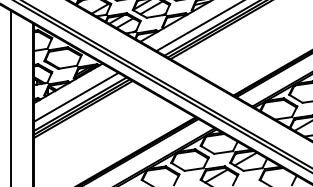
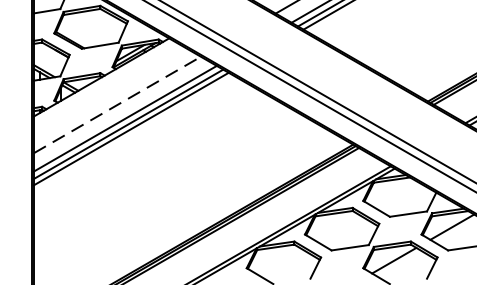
line: (76, 97) -> (117, 105), solid -> dashed

